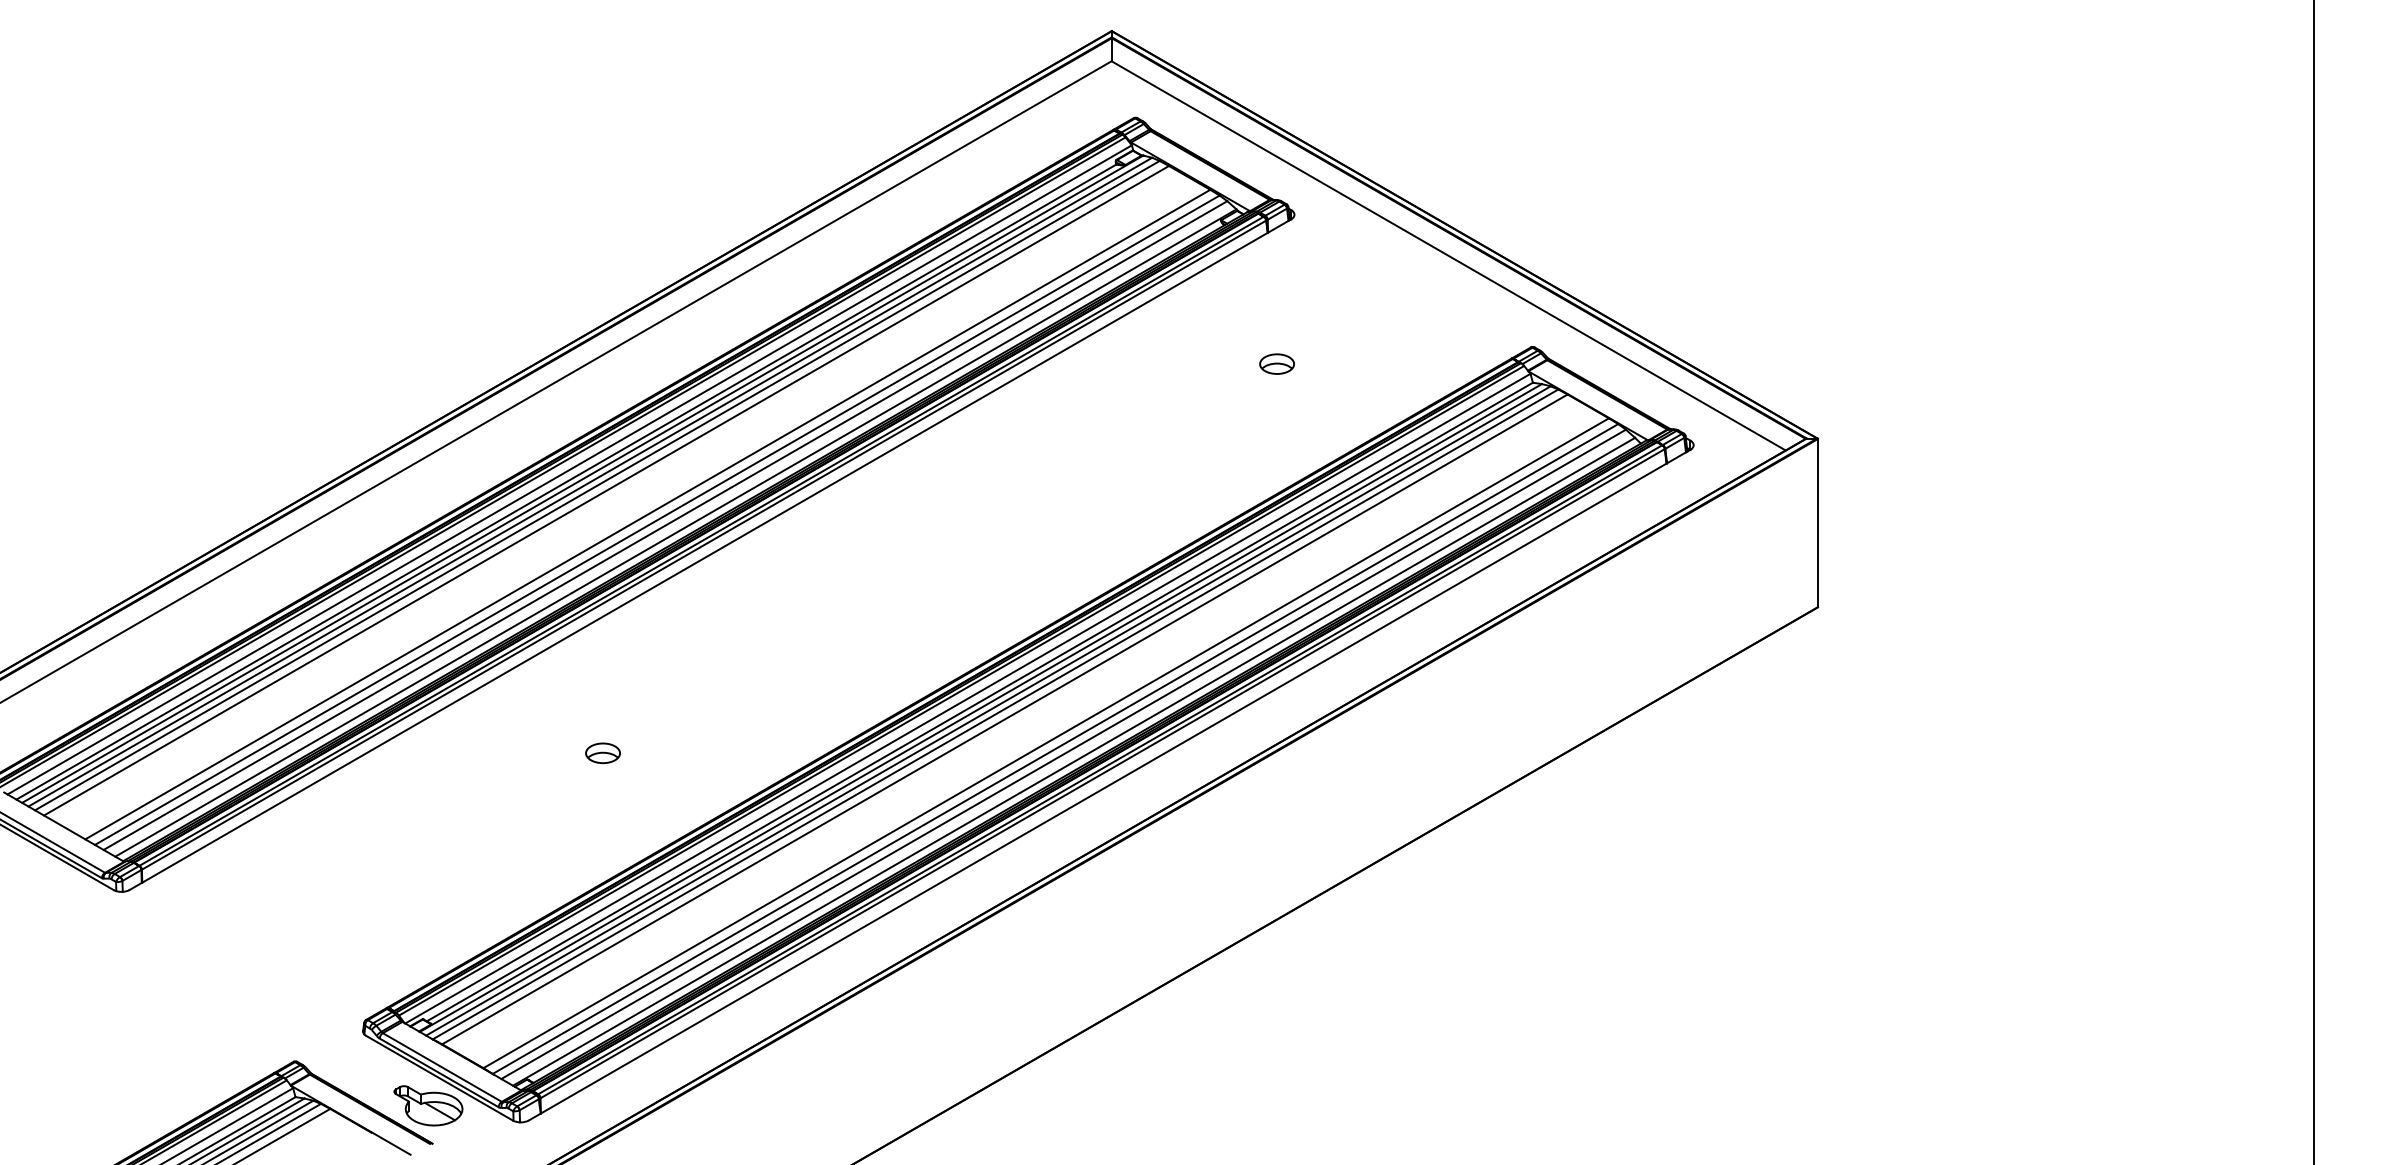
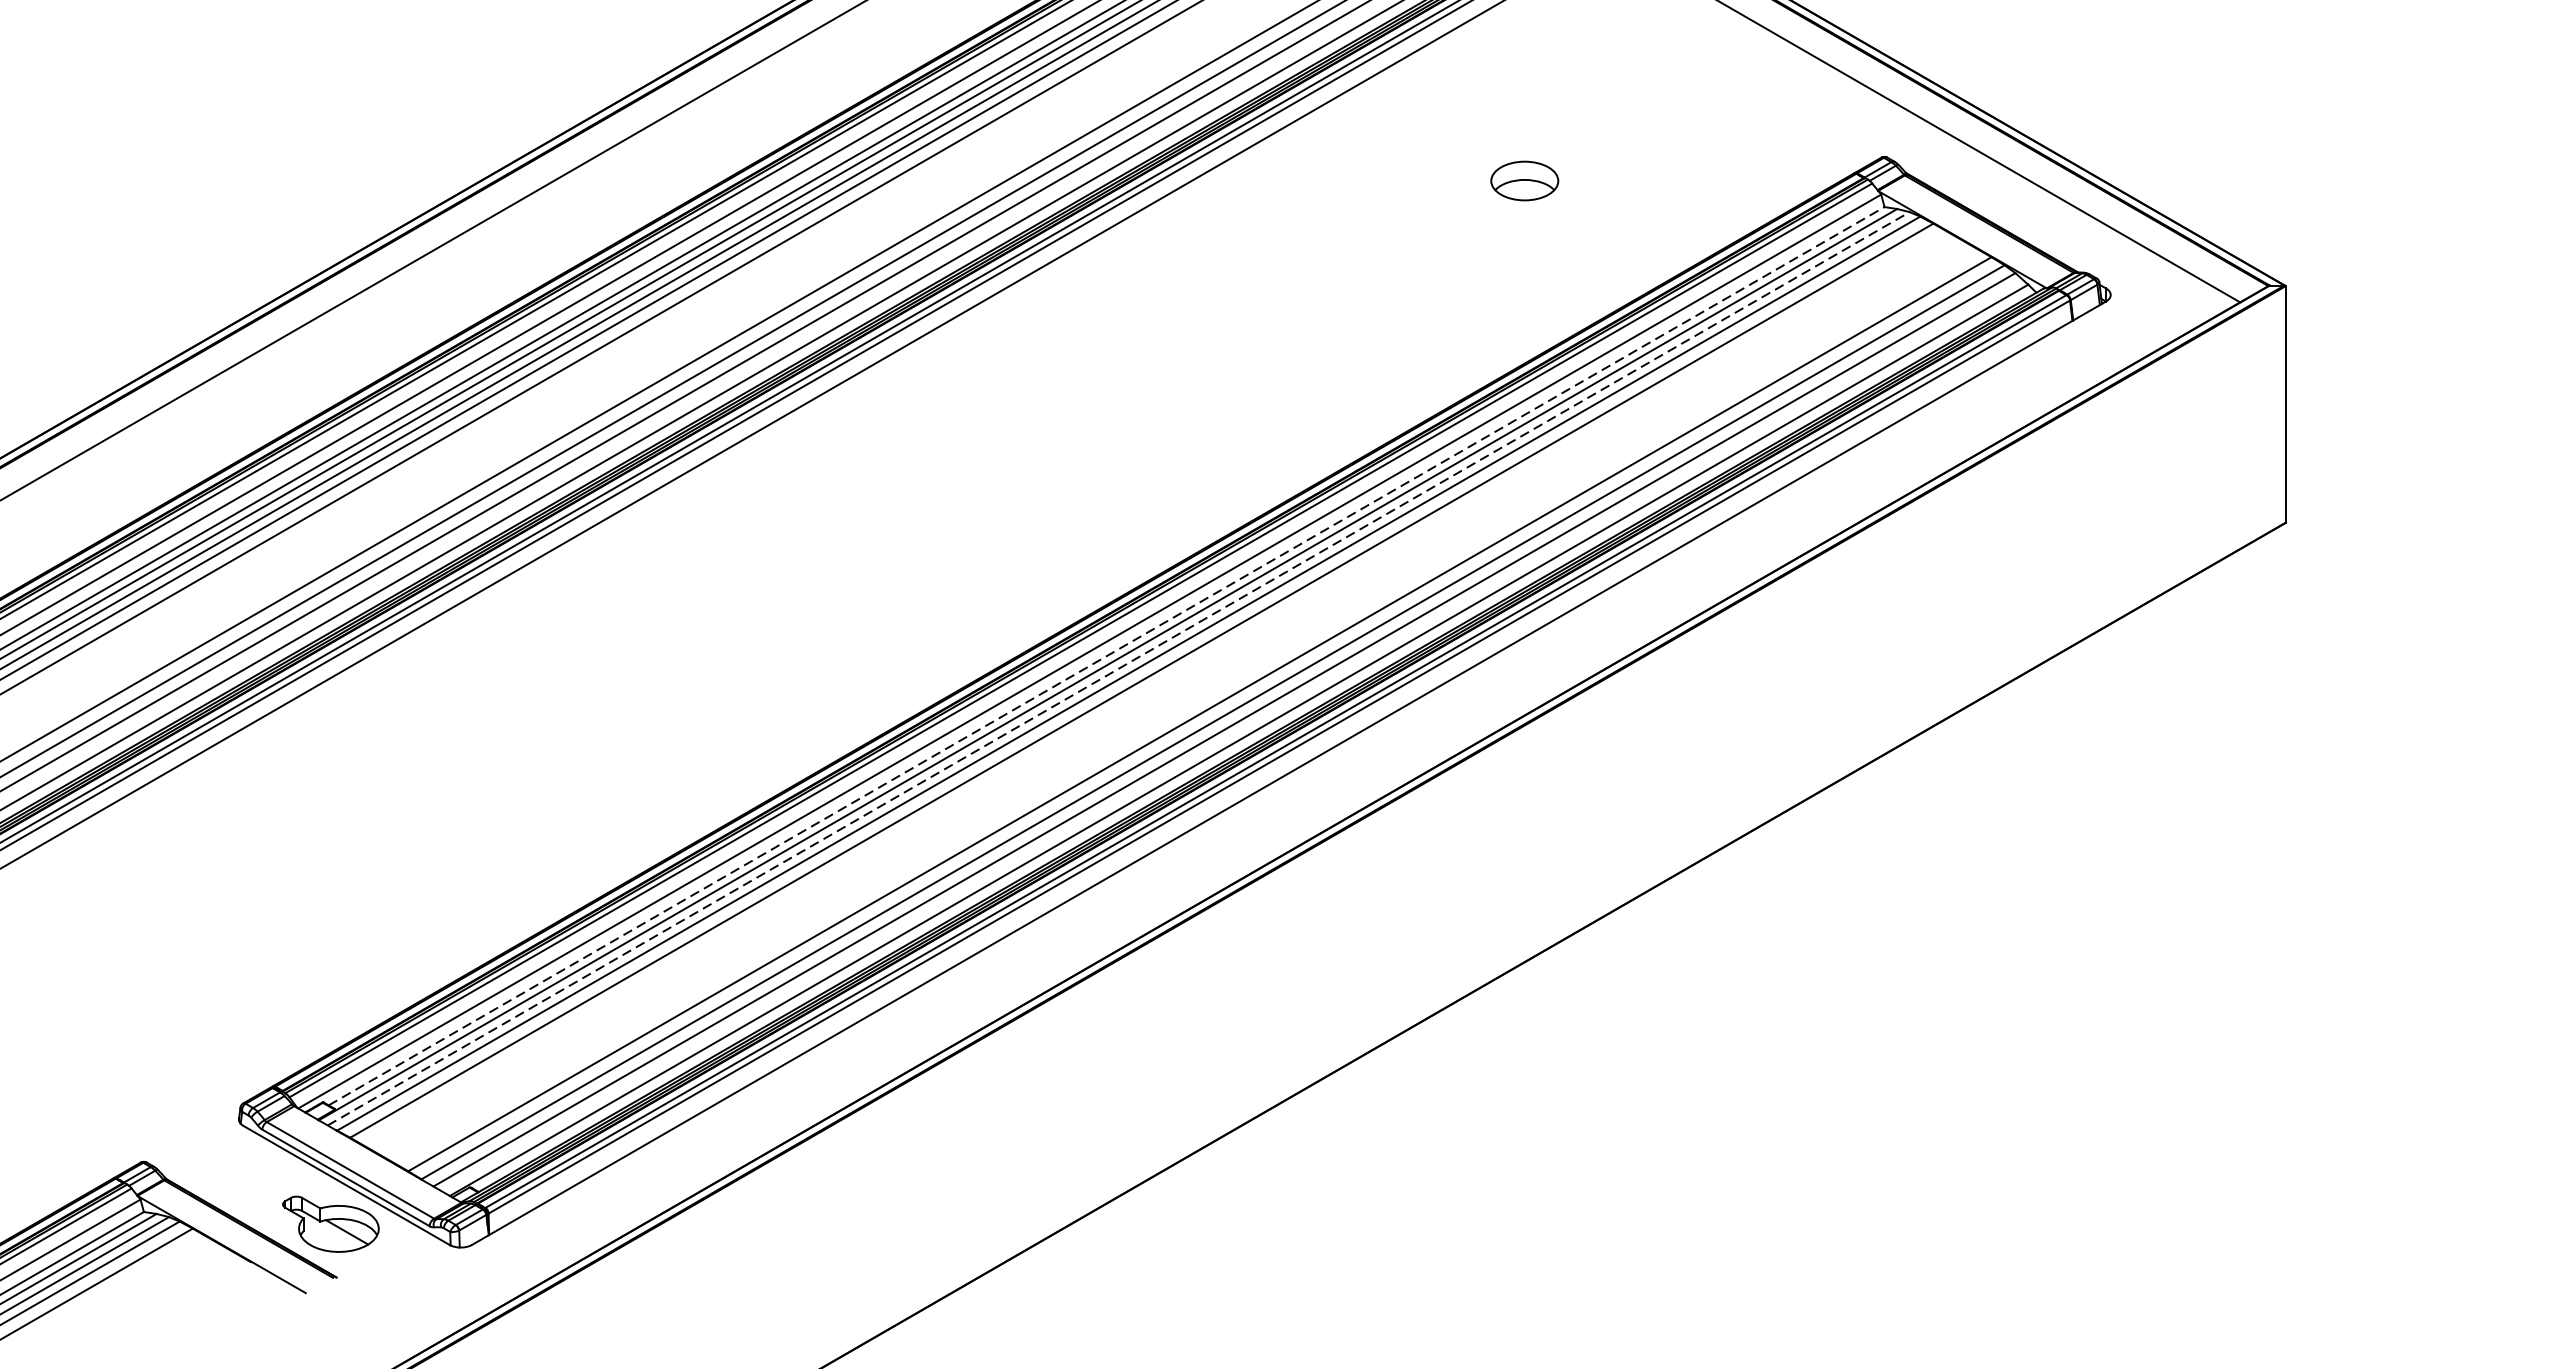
part: (1276, 363) -> (1523, 180), size x1.4
line: (979, 702) -> (1106, 656), solid -> dashed
line: (988, 710) -> (1118, 668), solid -> dashed
part: (602, 752) -> (575, 727), removed

